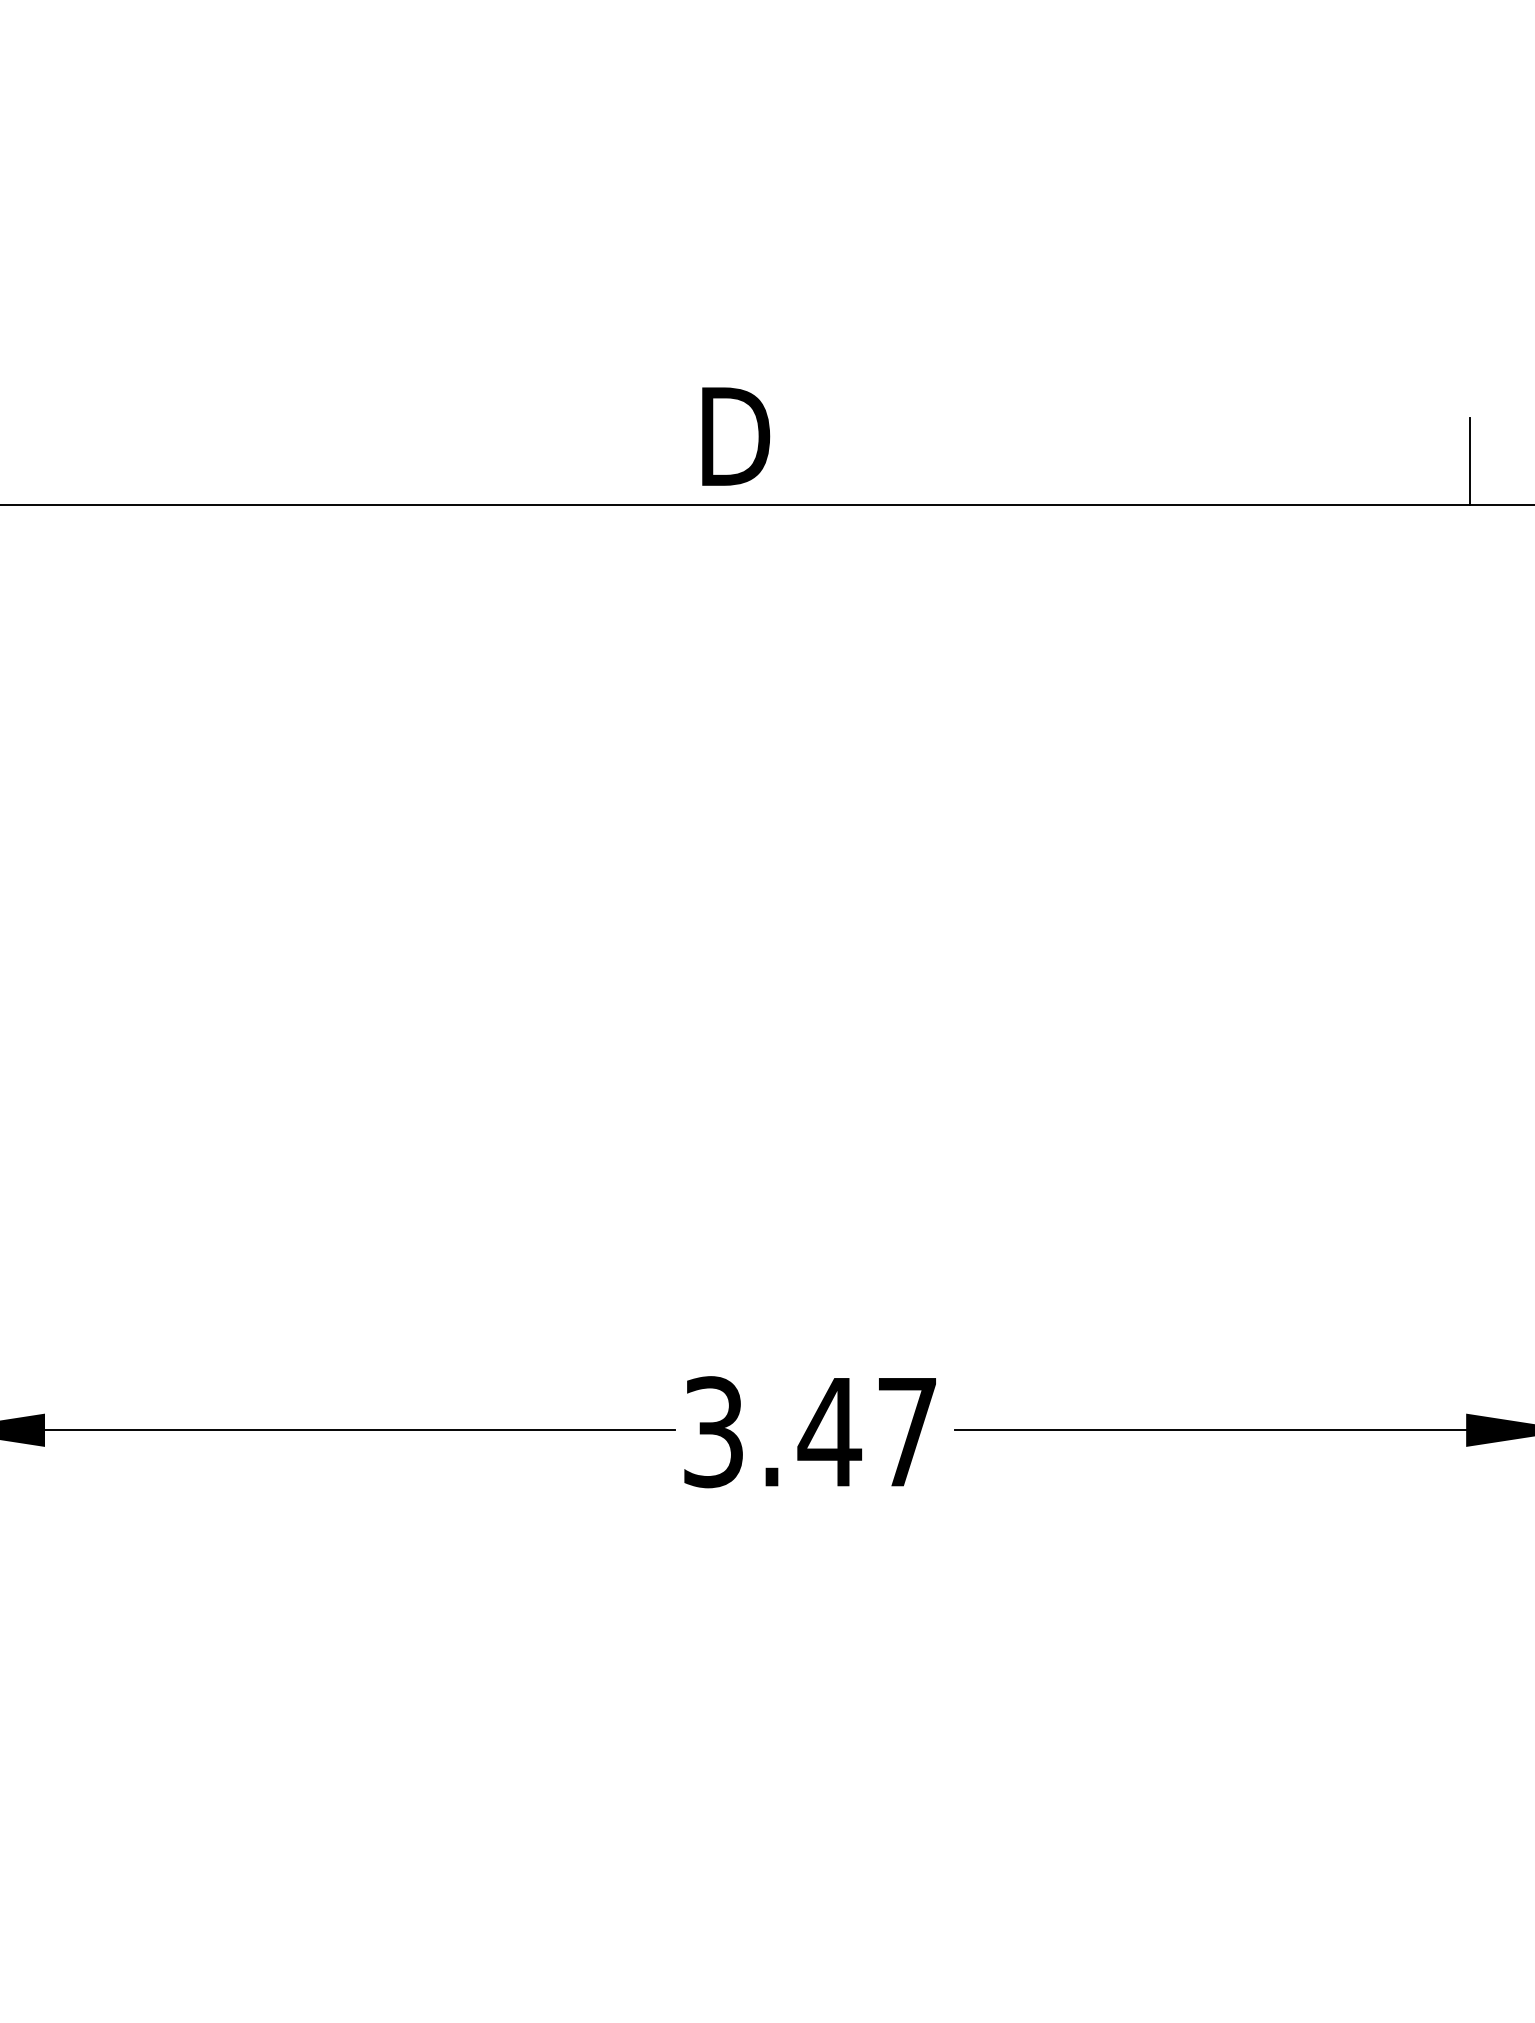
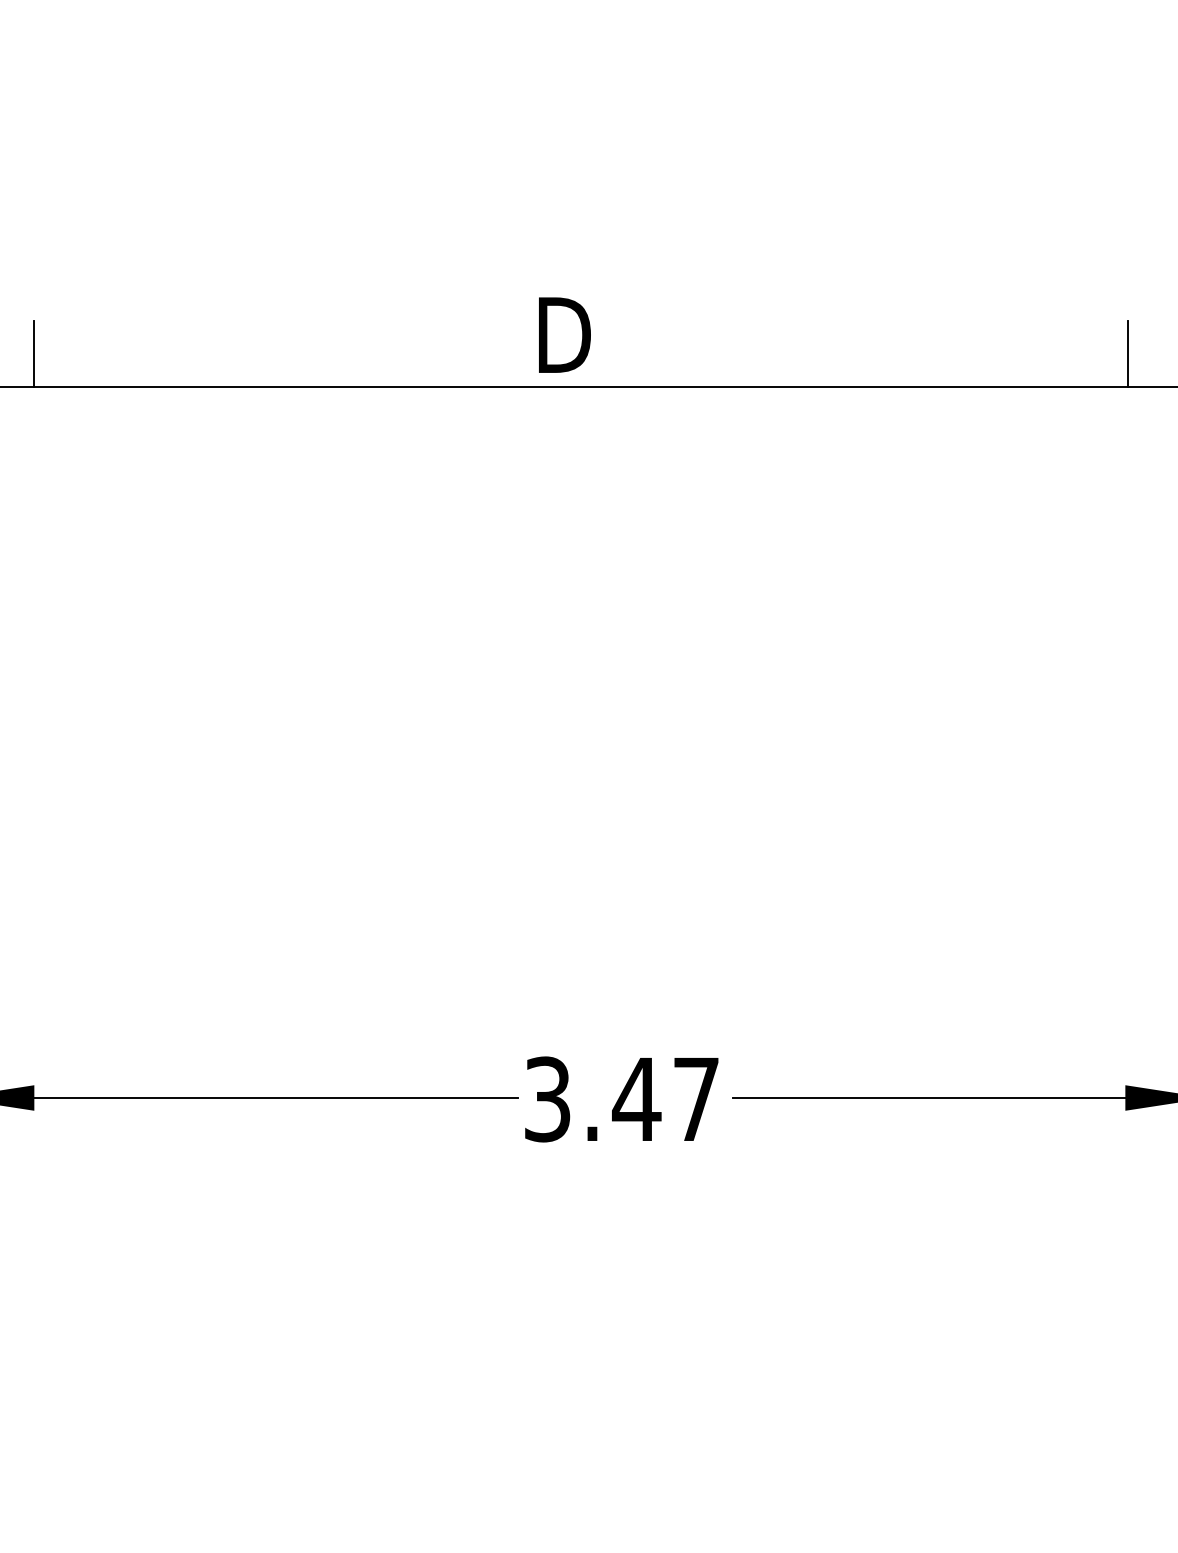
line: (44, 461) -> (33, 354), added

